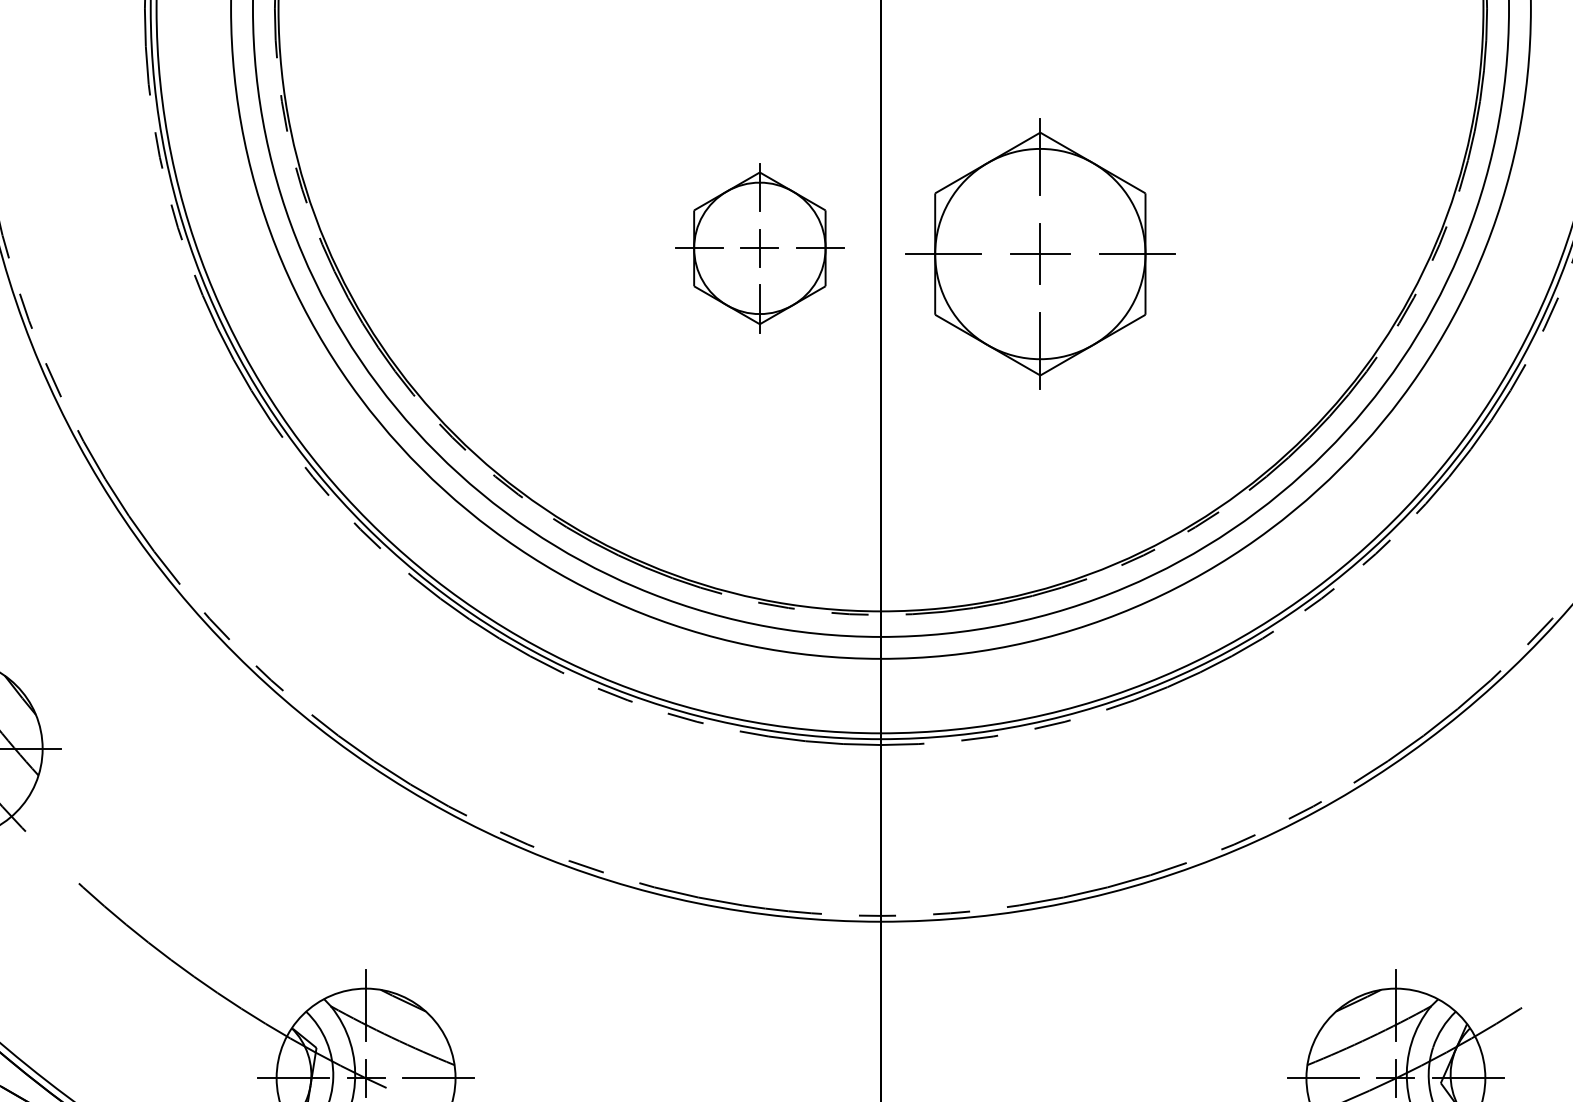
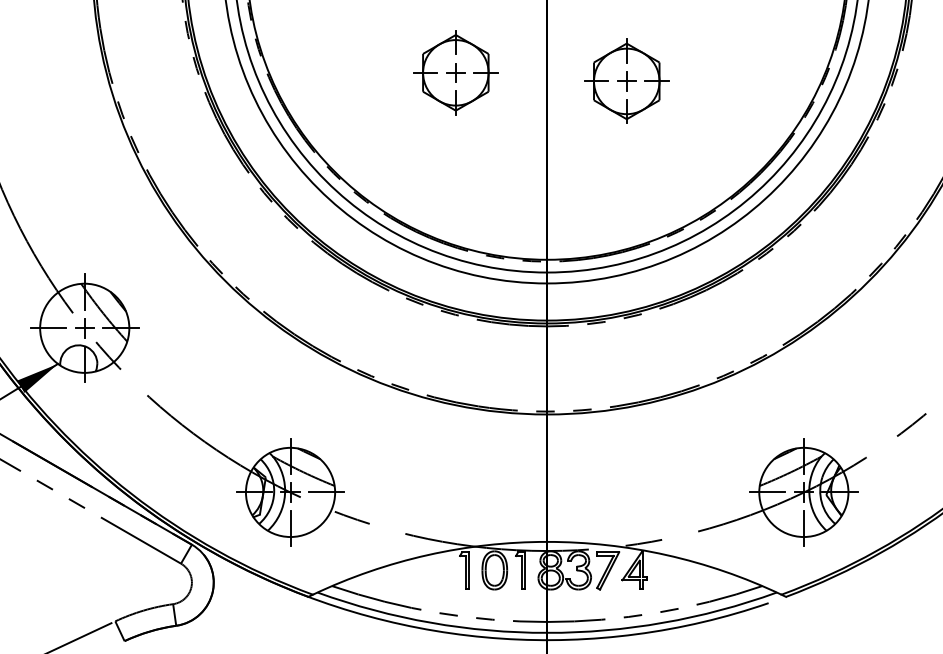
part: (759, 247) -> (455, 72), moved
part: (1040, 251) -> (626, 80), size x0.62

